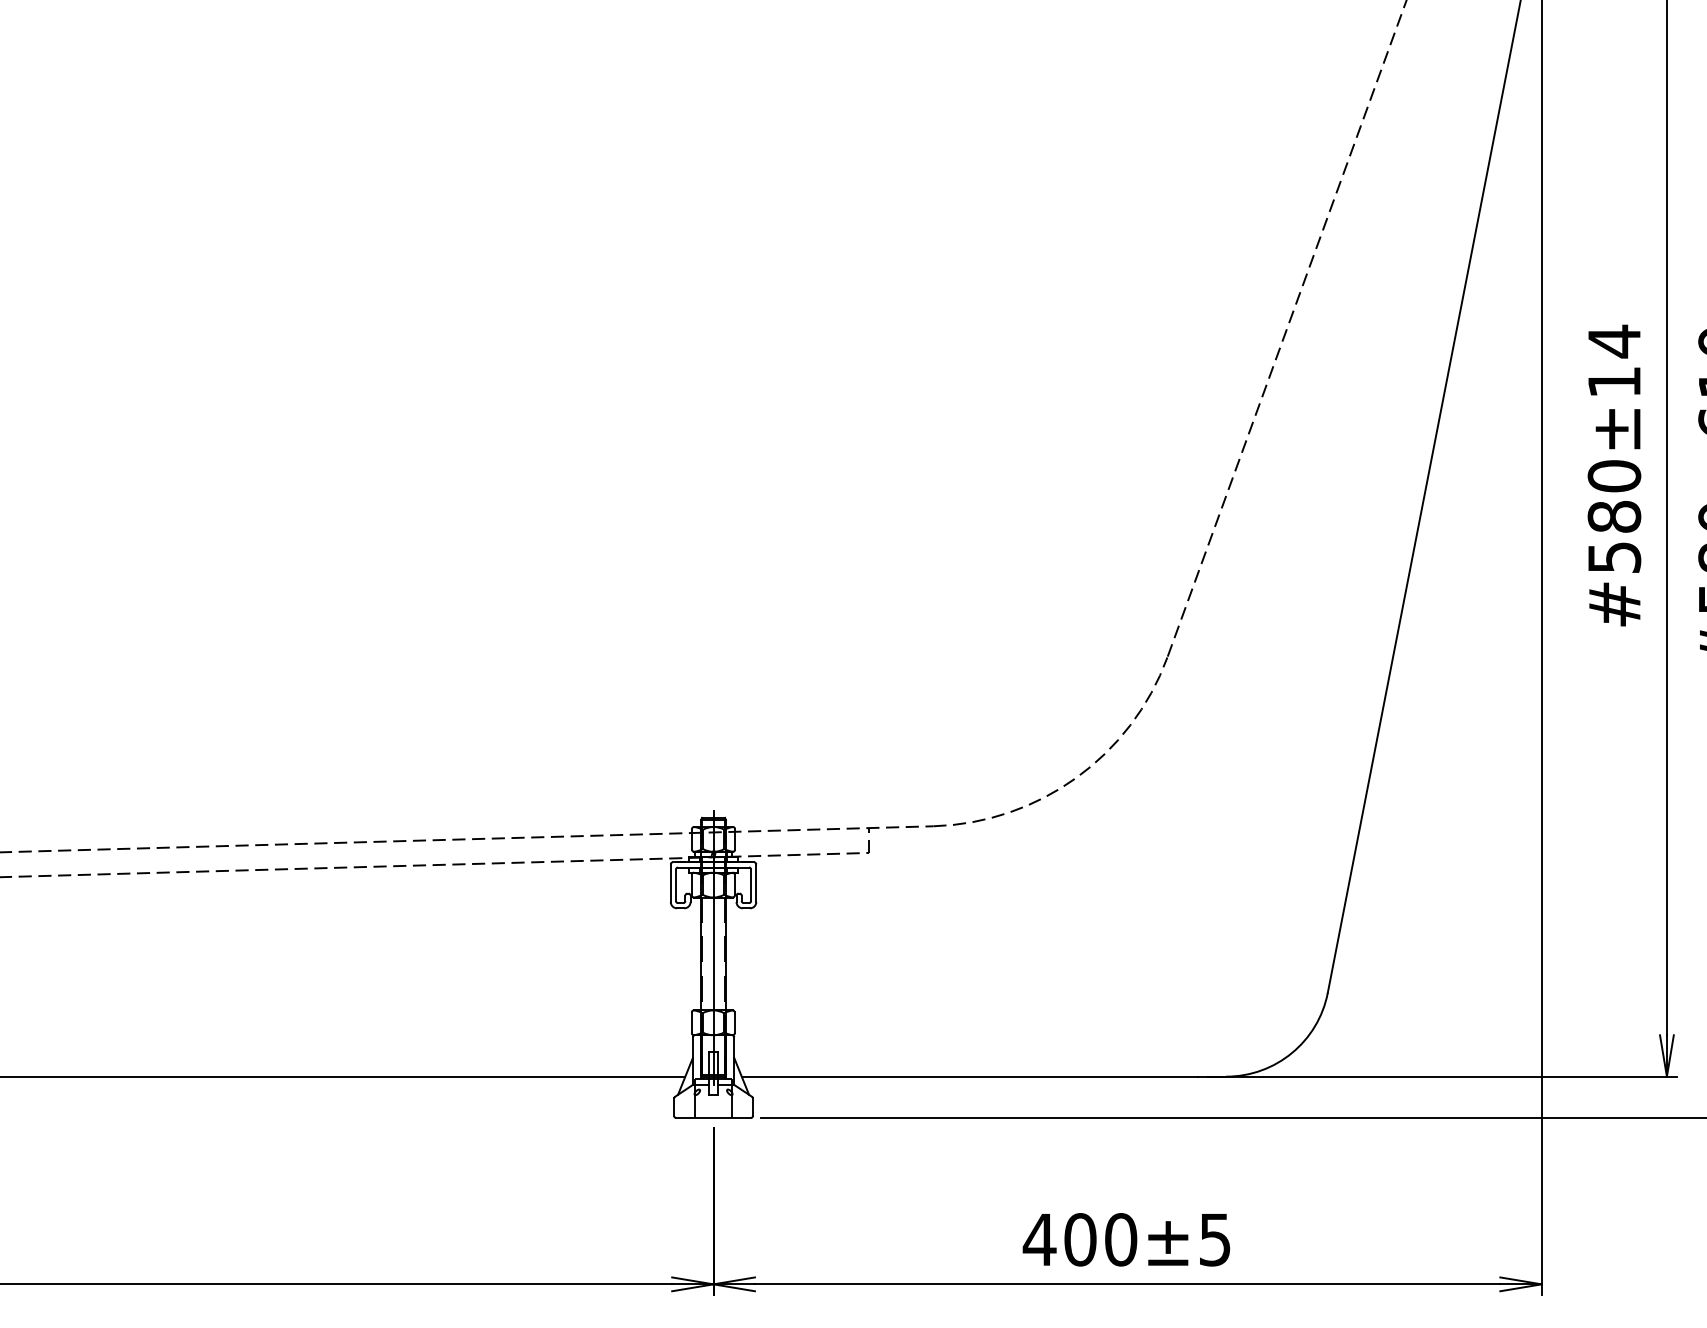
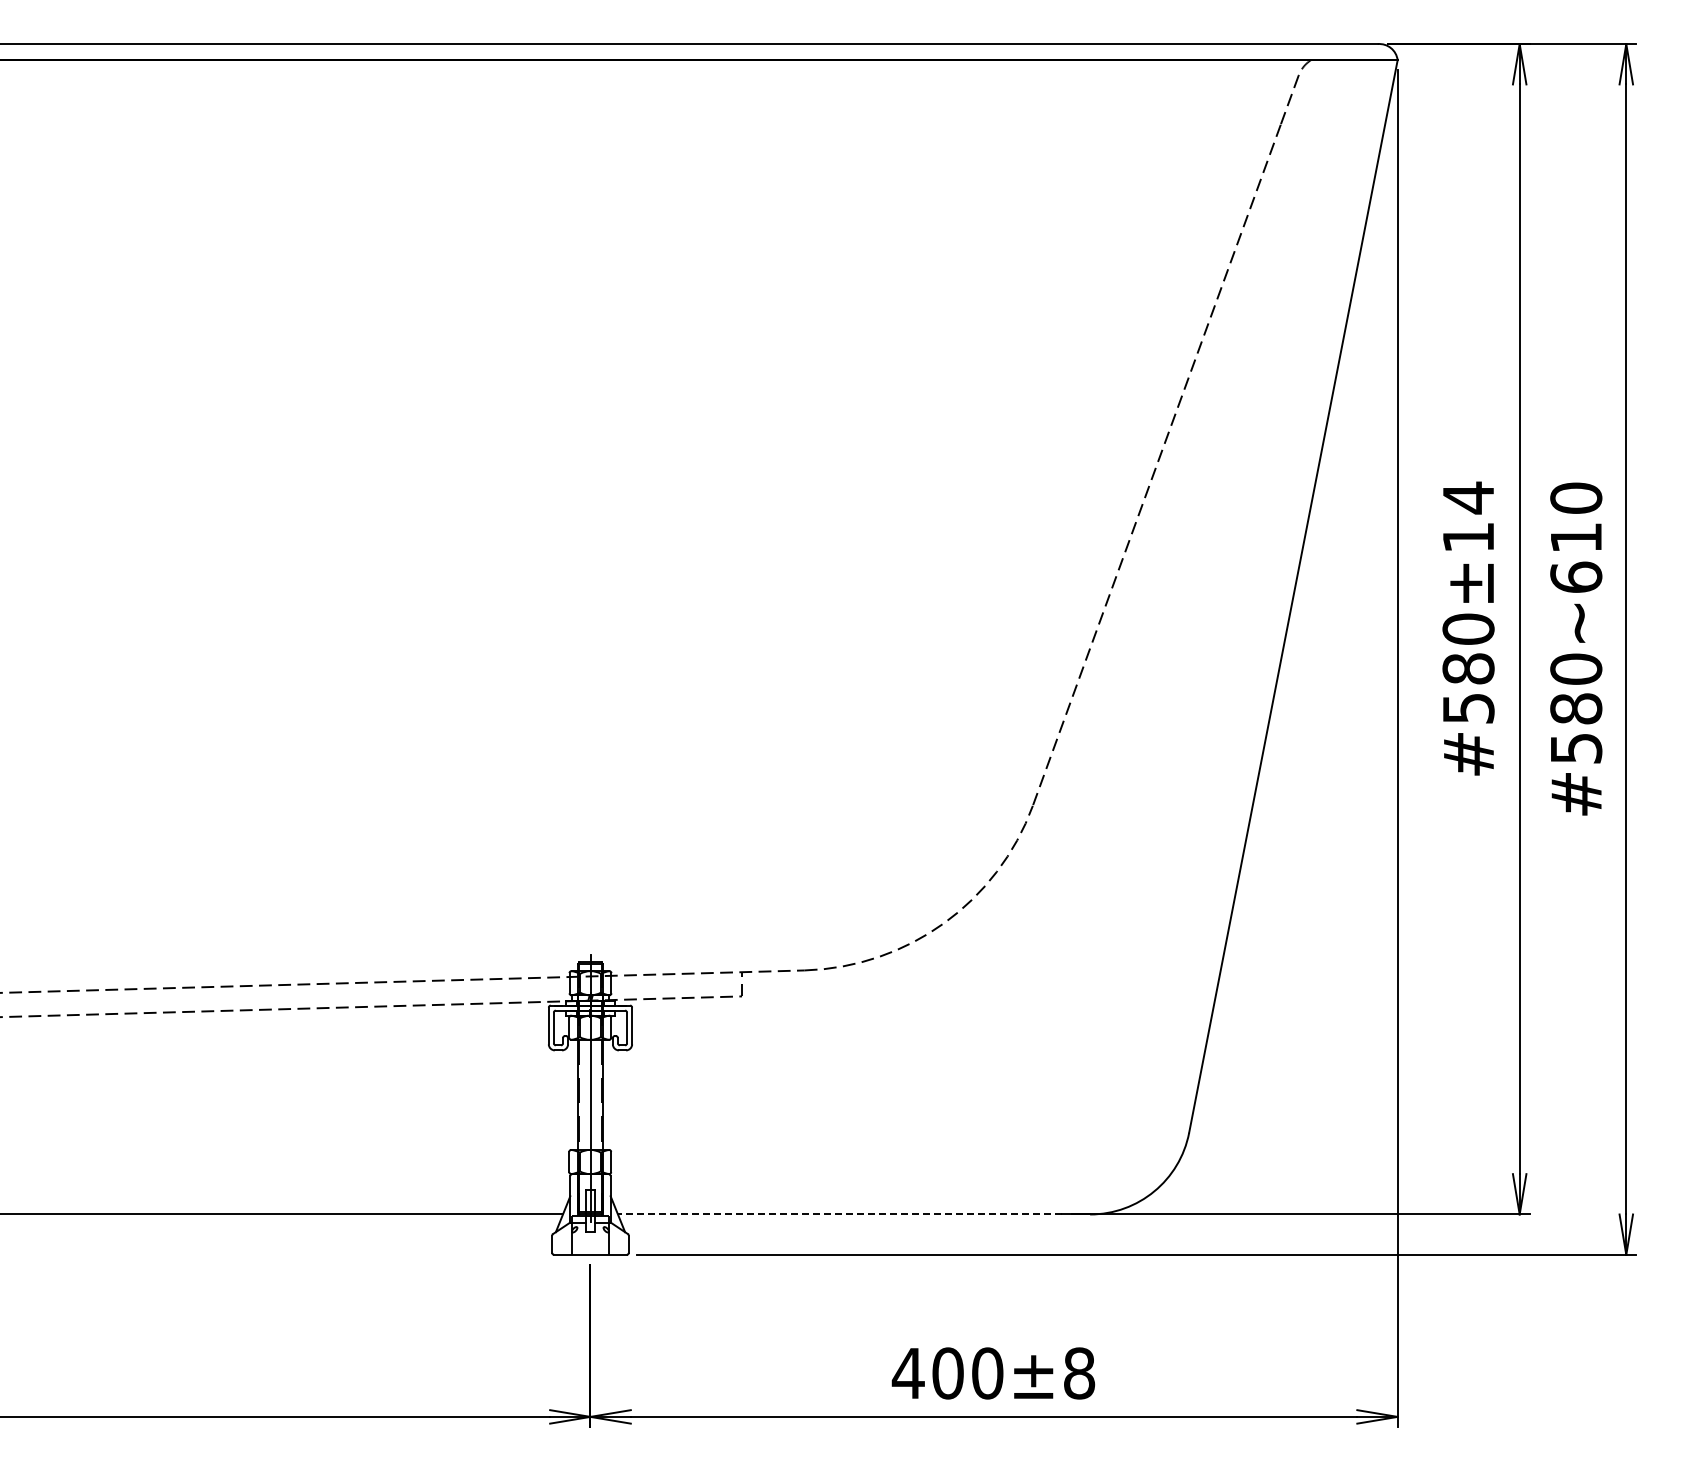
line: (969, 1076) -> (839, 1214), solid -> dashed
text: (1215, 1239) -> (1079, 1373), 400±5 -> 400±8

